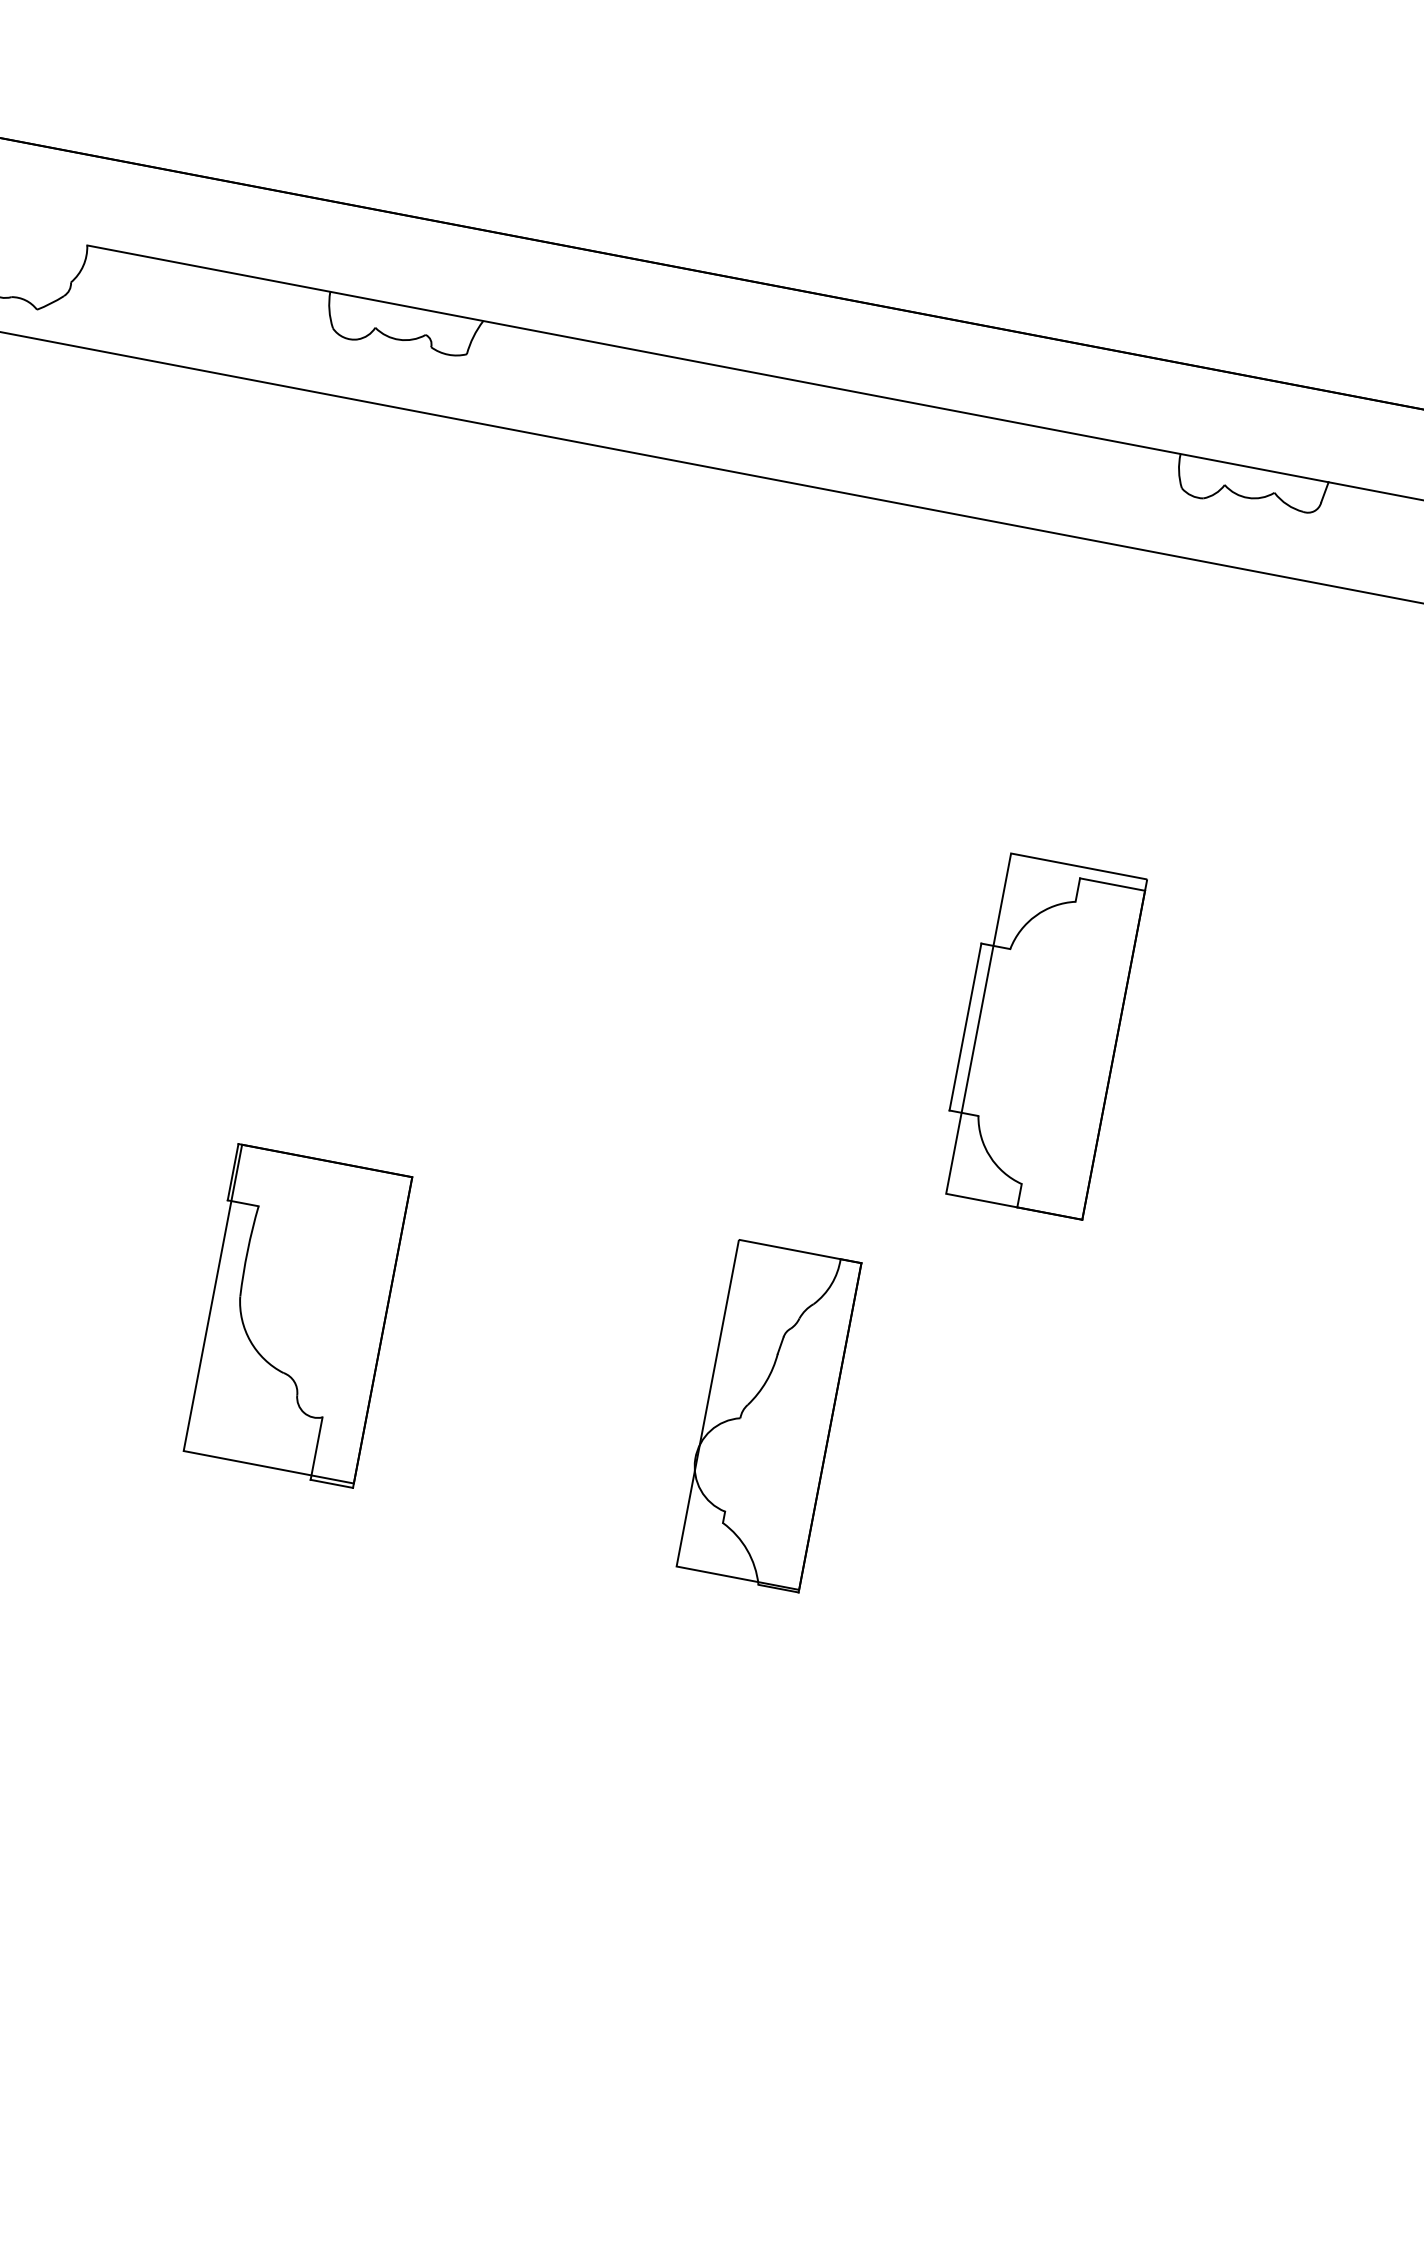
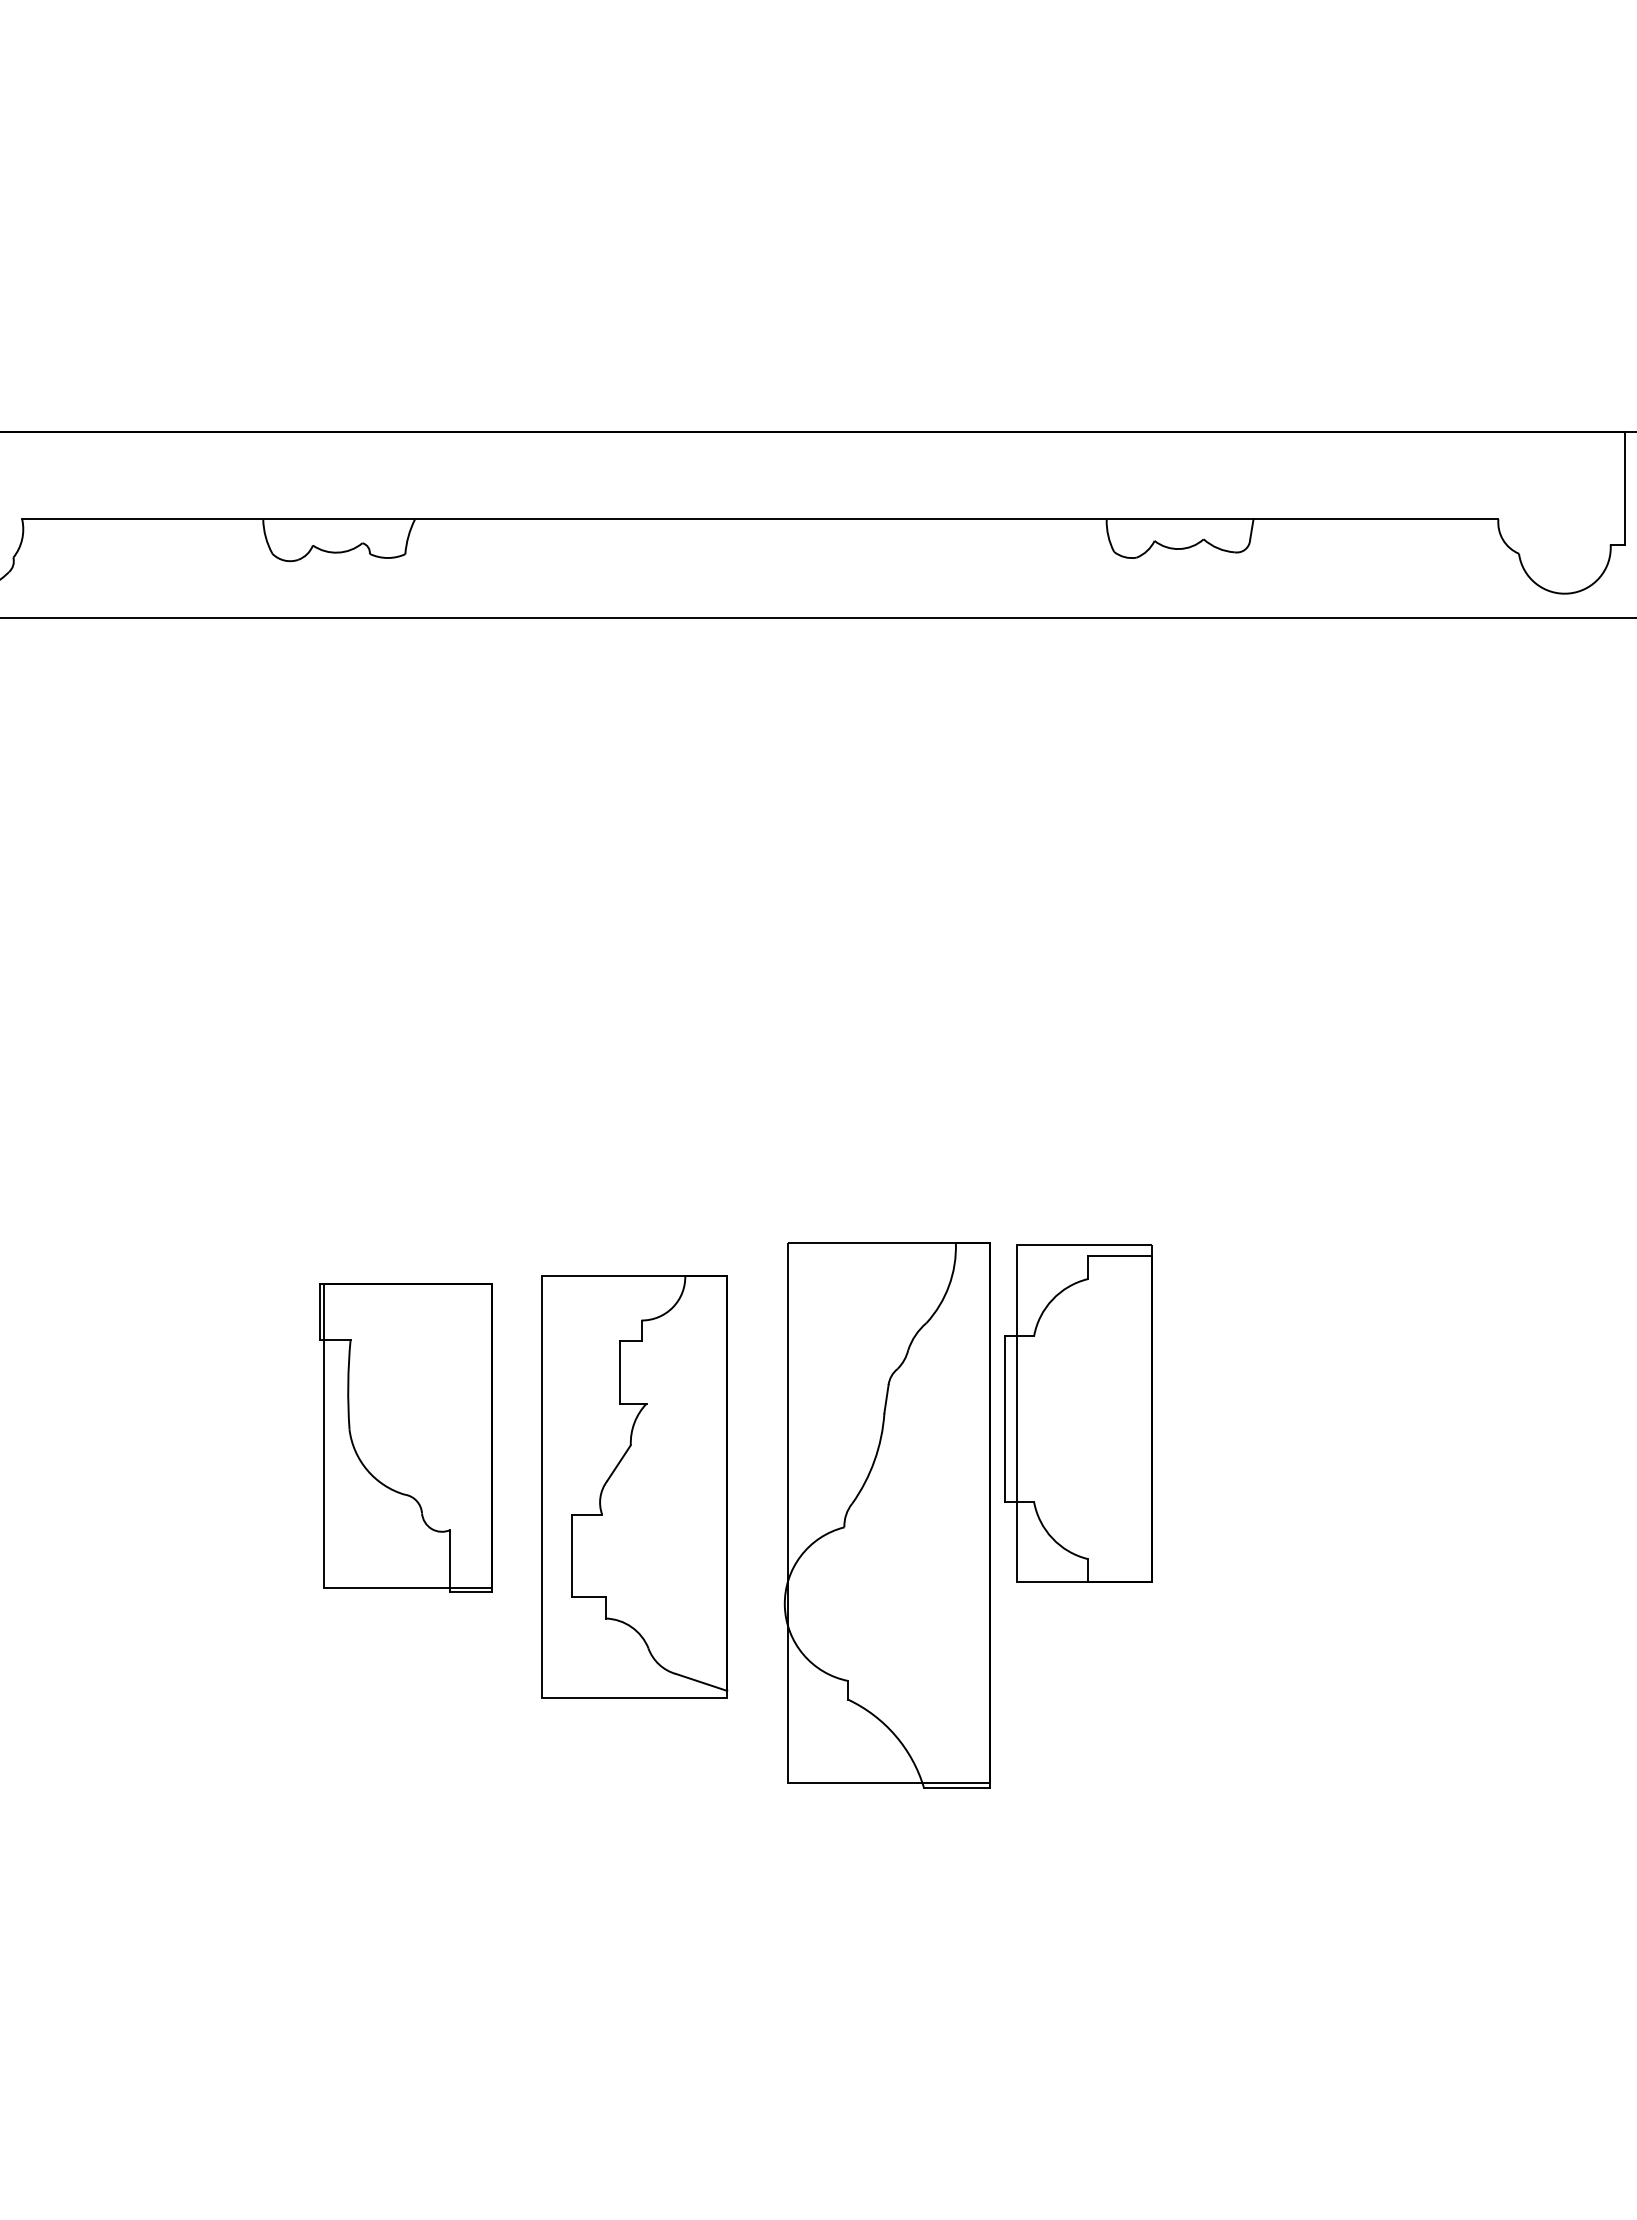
part: (1040, 1035) -> (1078, 1413), moved
part: (295, 1315) -> (405, 1437), moved
part: (518, 1338) -> (634, 1486), added
part: (767, 1415) -> (886, 1515), size x1.67

